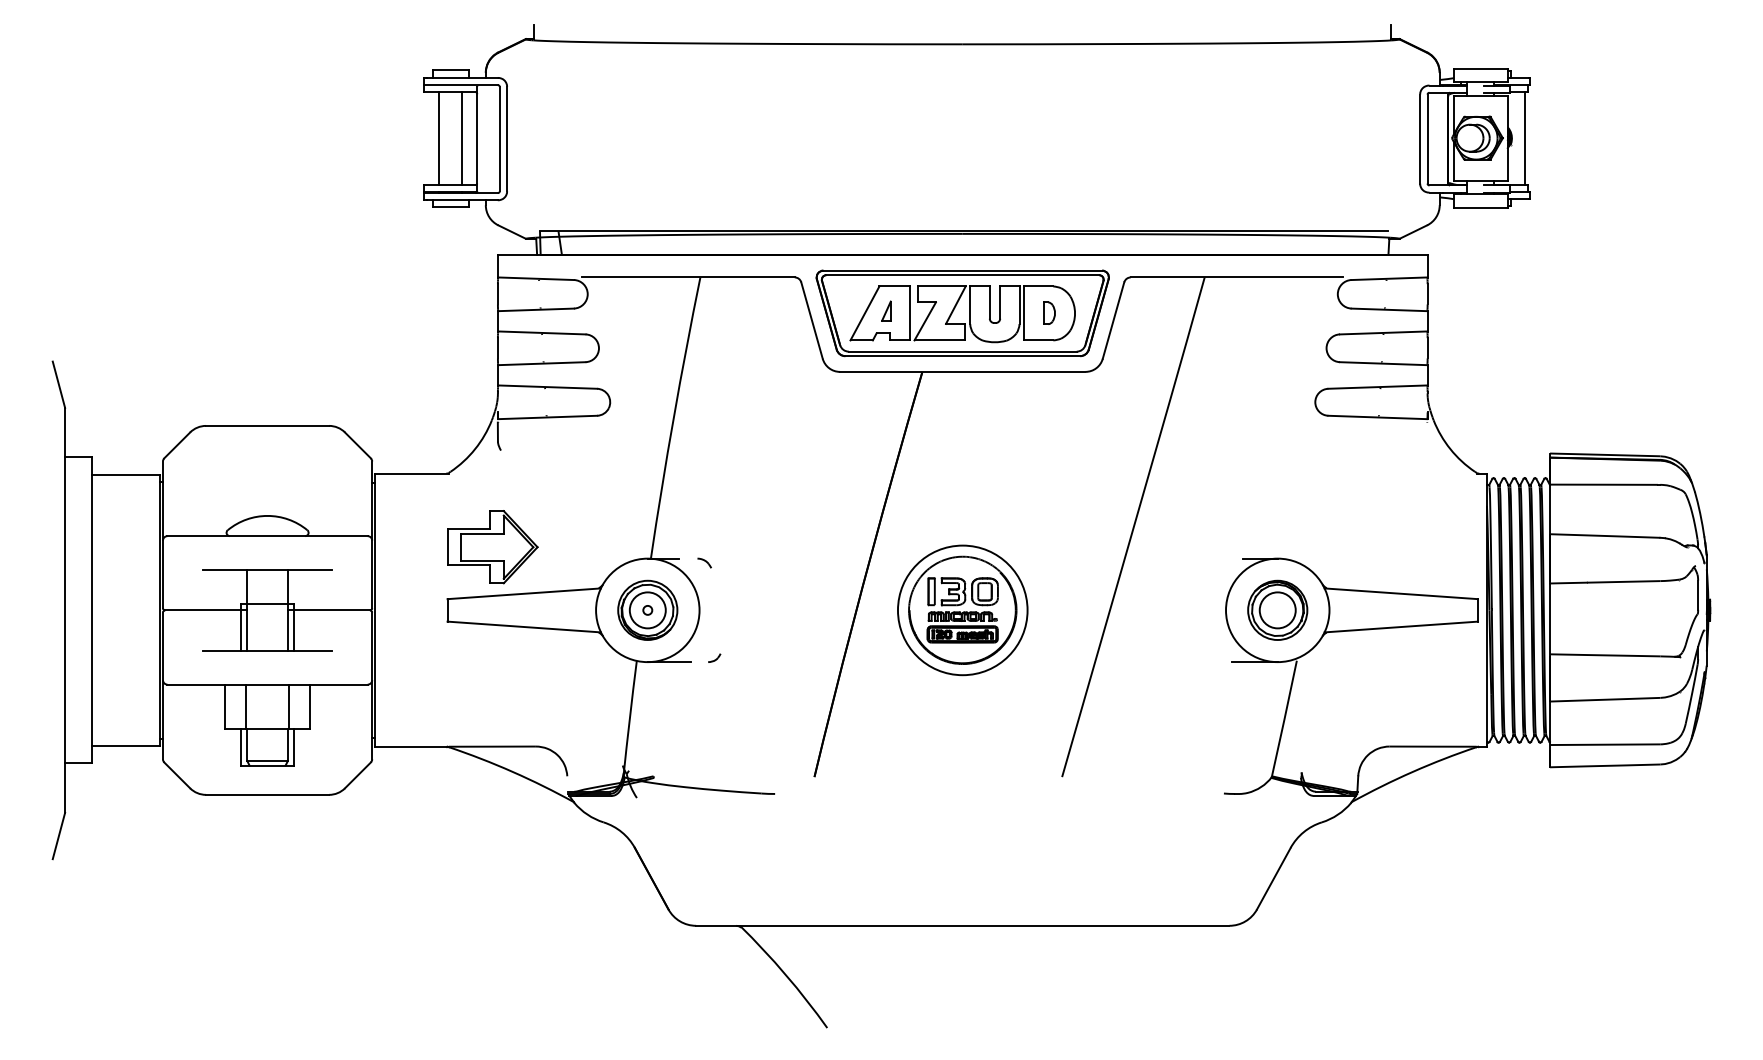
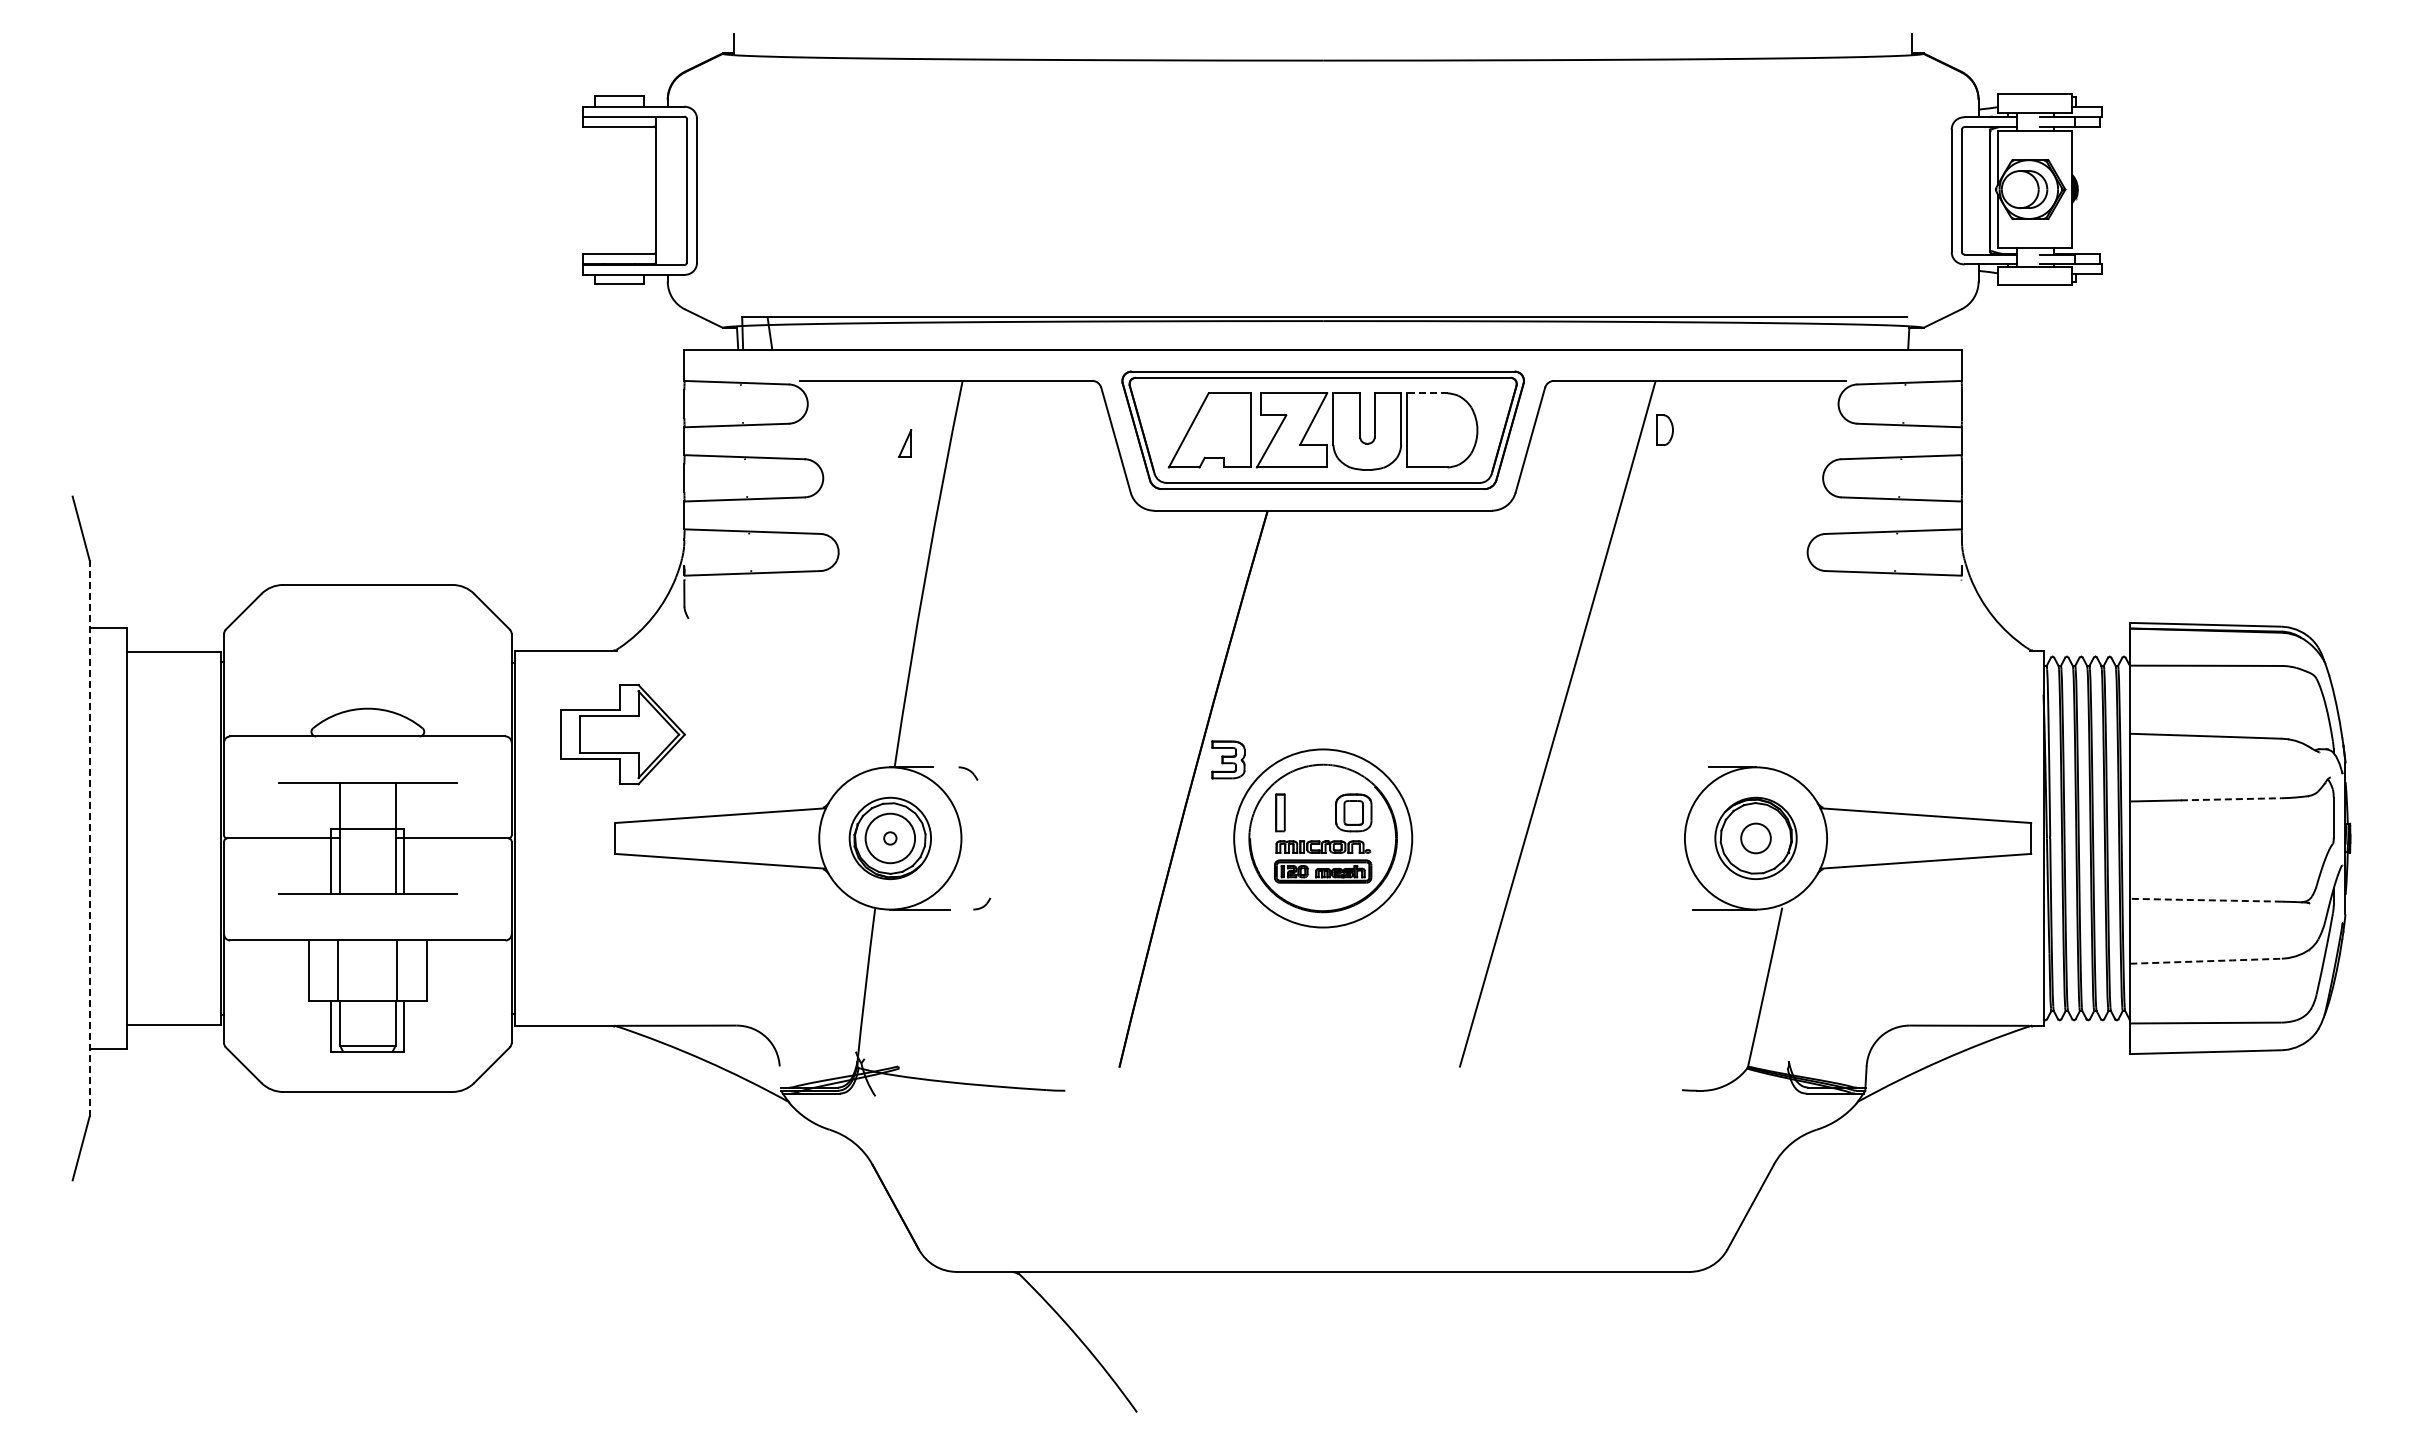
line: (439, 138) -> (604, 189), removed
line: (461, 138) -> (634, 189), removed
line: (1524, 138) -> (2095, 189), removed
line: (1038, 286) -> (1427, 393), solid -> dashed
part: (886, 311) -> (905, 443), moved
part: (1048, 313) -> (1664, 430), moved
part: (492, 547) -> (622, 734), moved
line: (1624, 582) -> (2232, 799), solid -> dashed
part: (953, 591) -> (1228, 759), moved
line: (65, 609) -> (89, 837), solid -> dashed
circle: (1277, 610) -> (1755, 838), size x0.6
line: (1604, 655) -> (2205, 900), solid -> dashed
line: (1605, 699) -> (2206, 961), solid -> dashed

